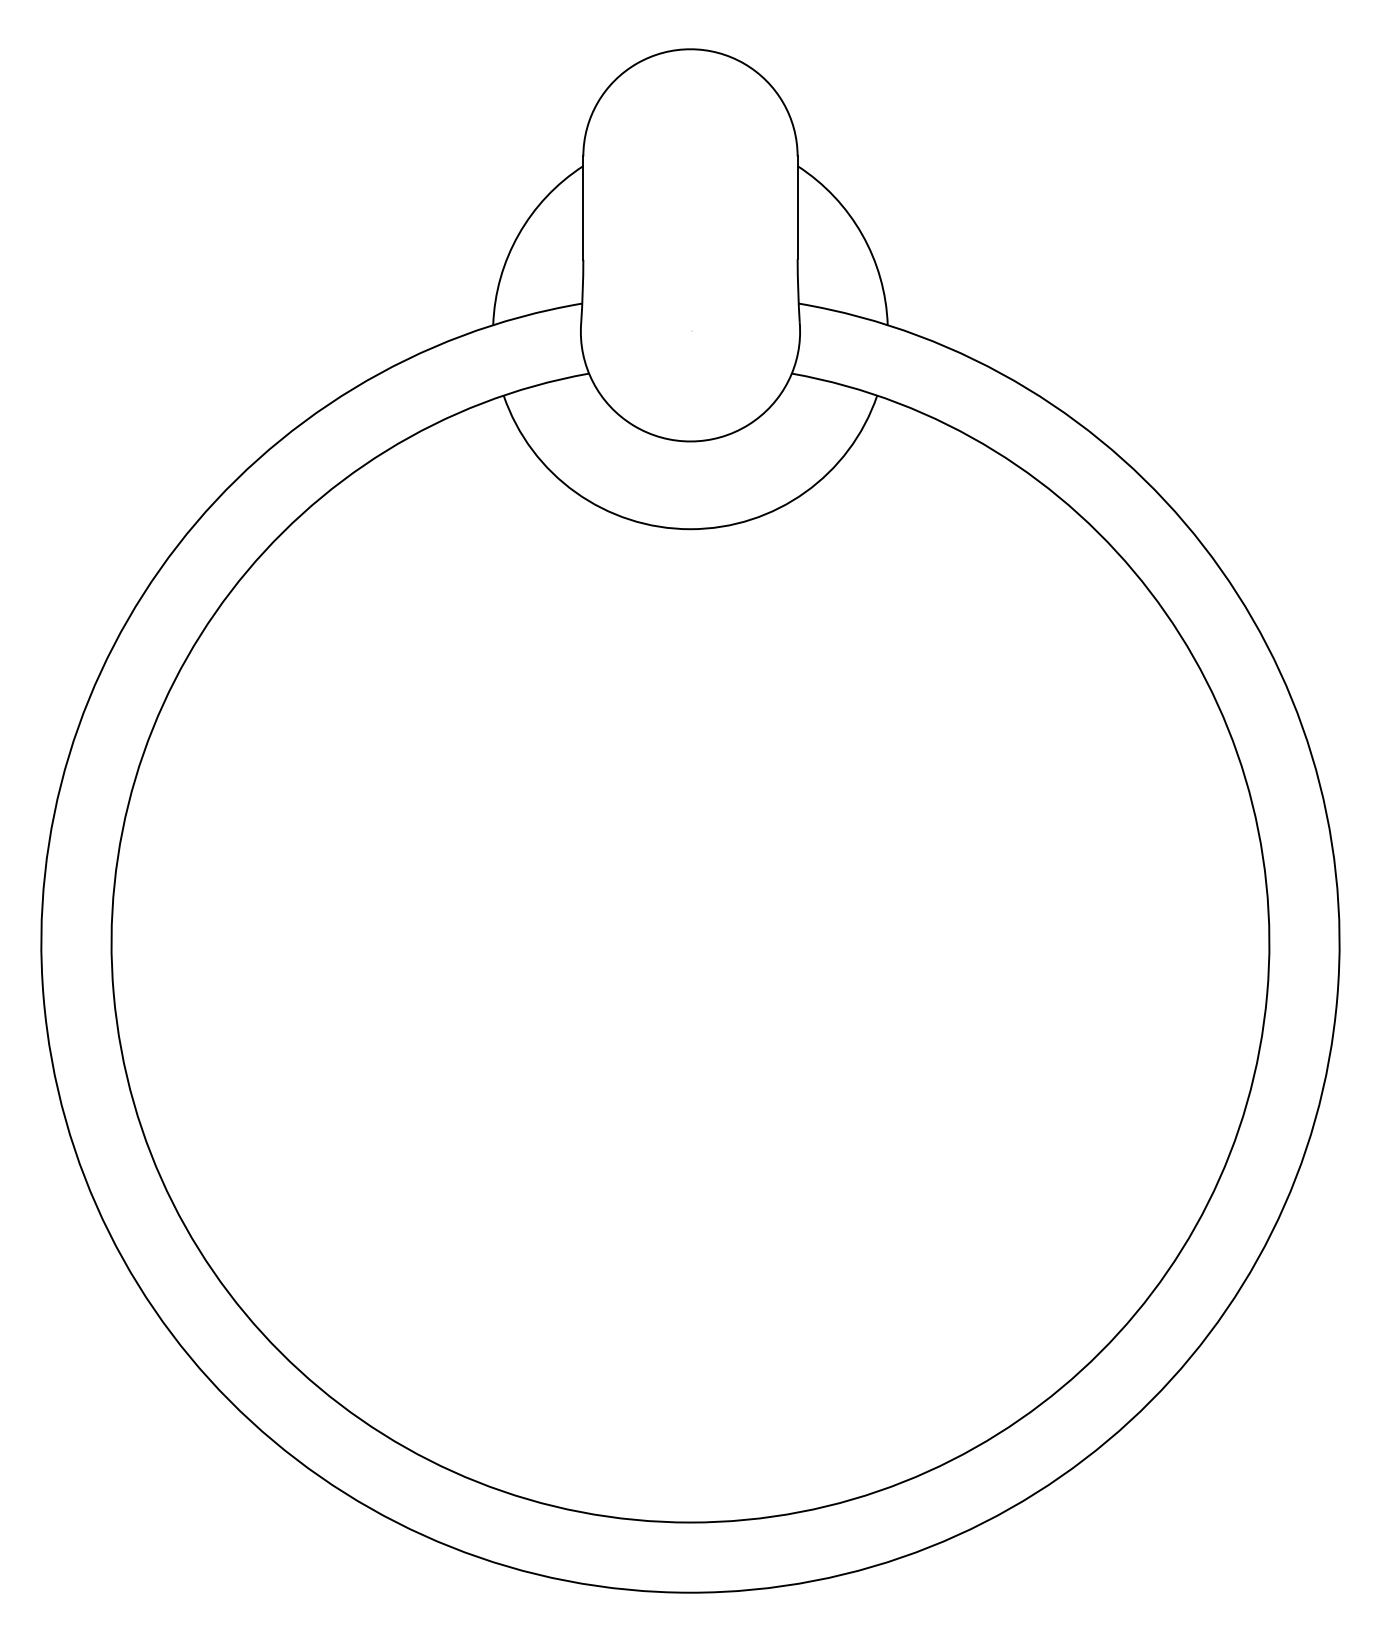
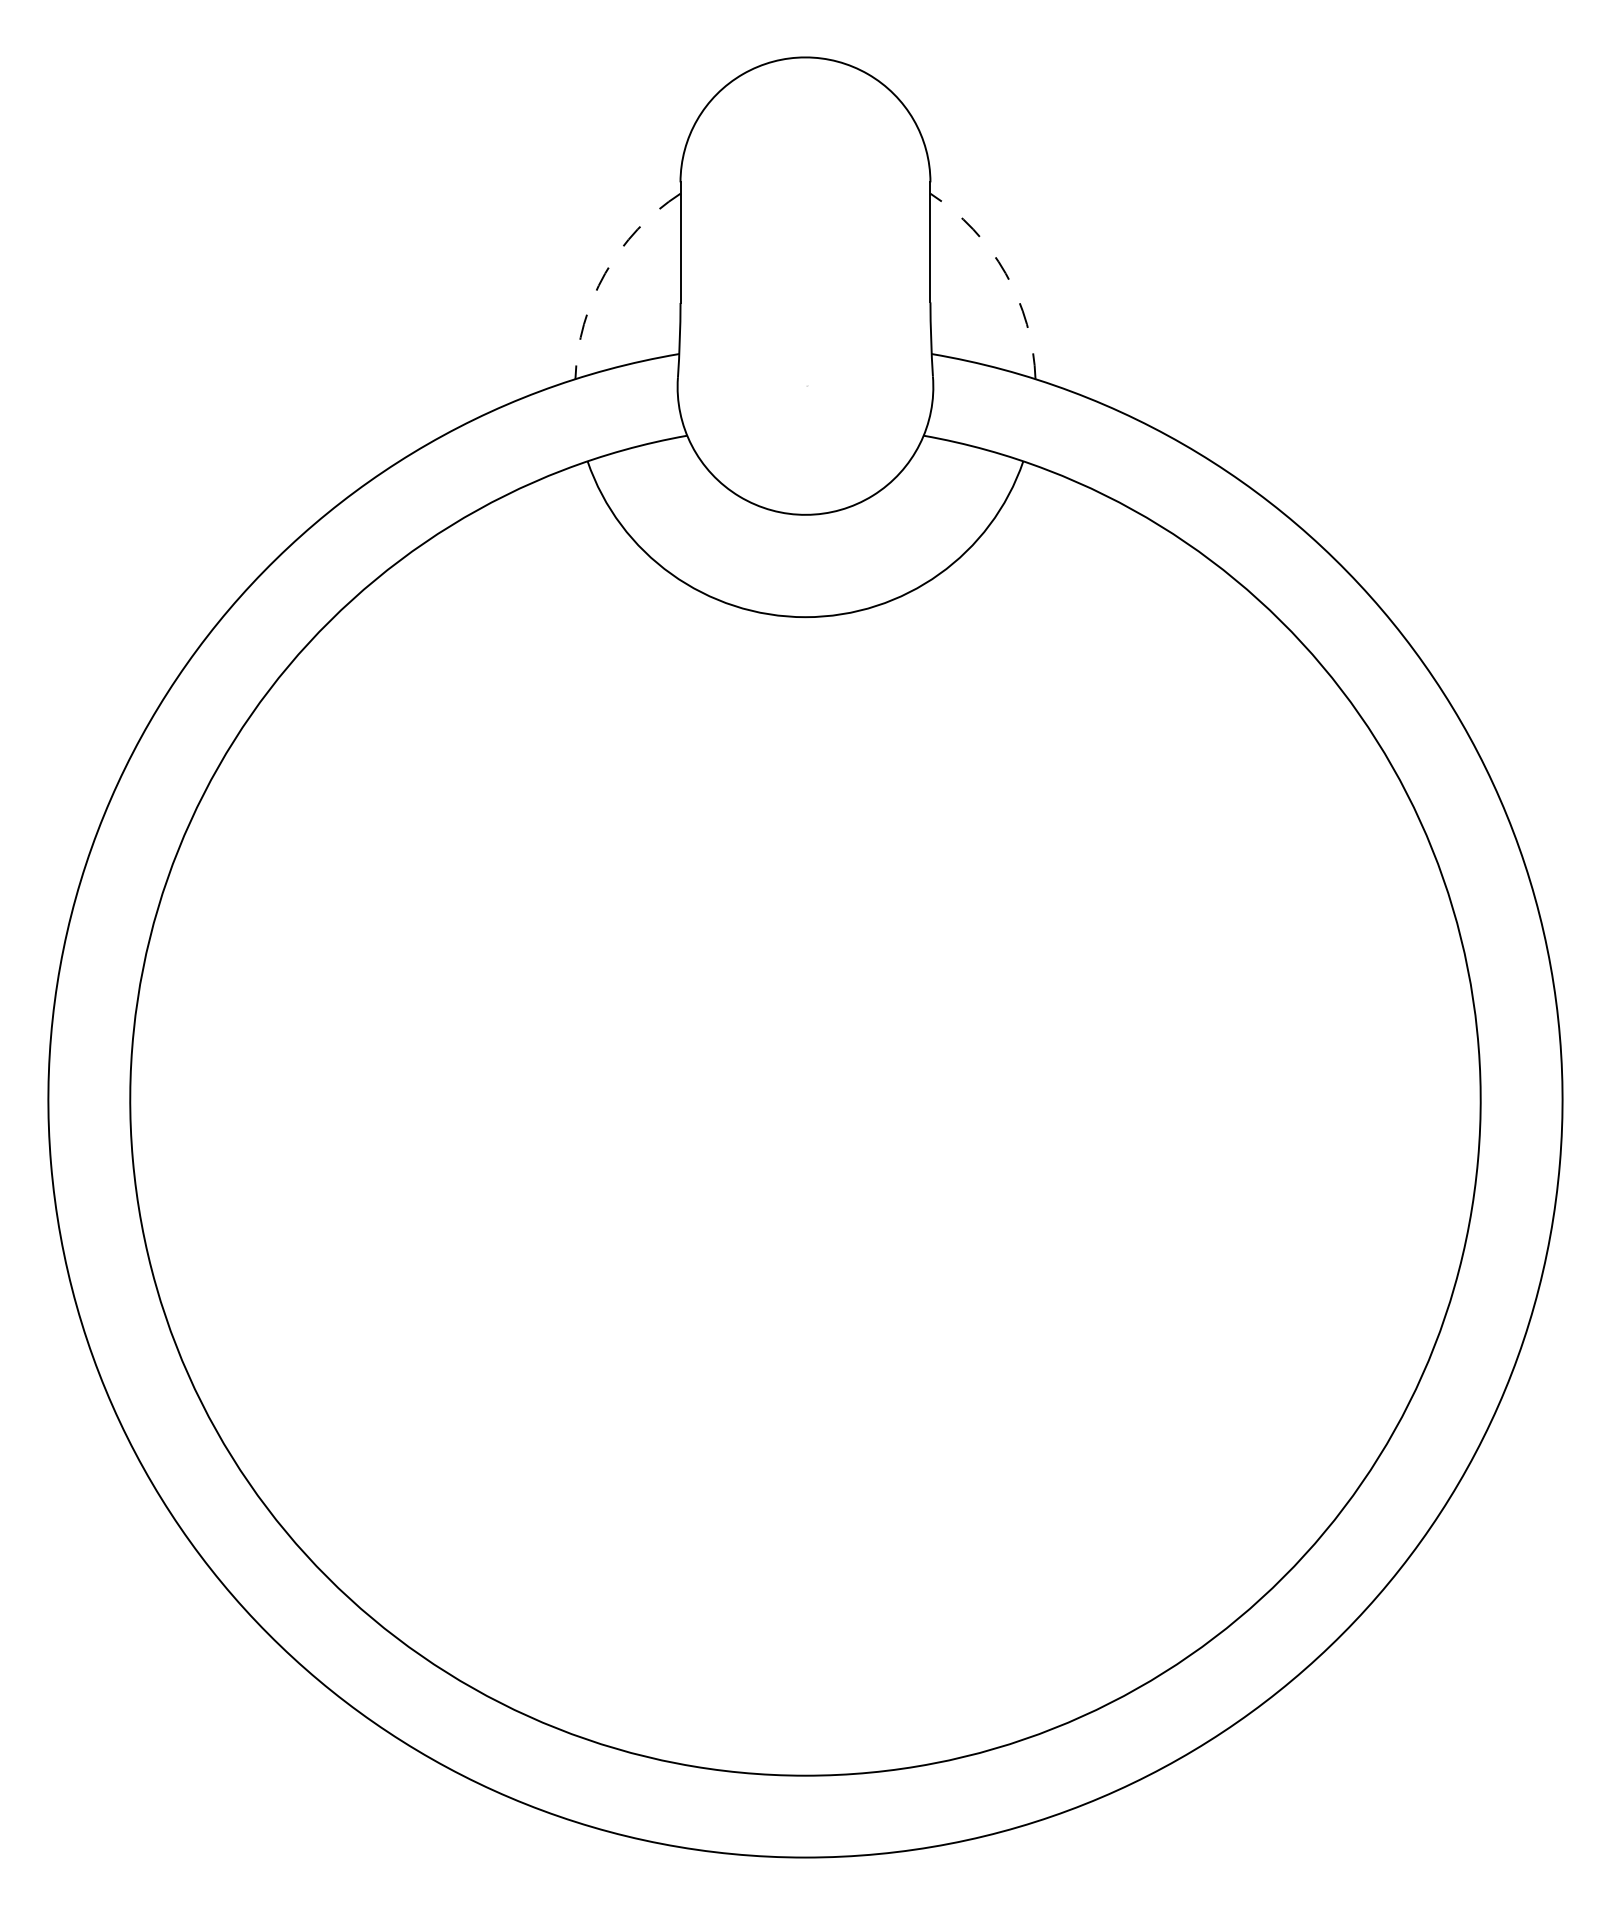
arc: (519, 234) -> (605, 273), solid -> dashed
arc: (861, 234) -> (1005, 273), solid -> dashed

